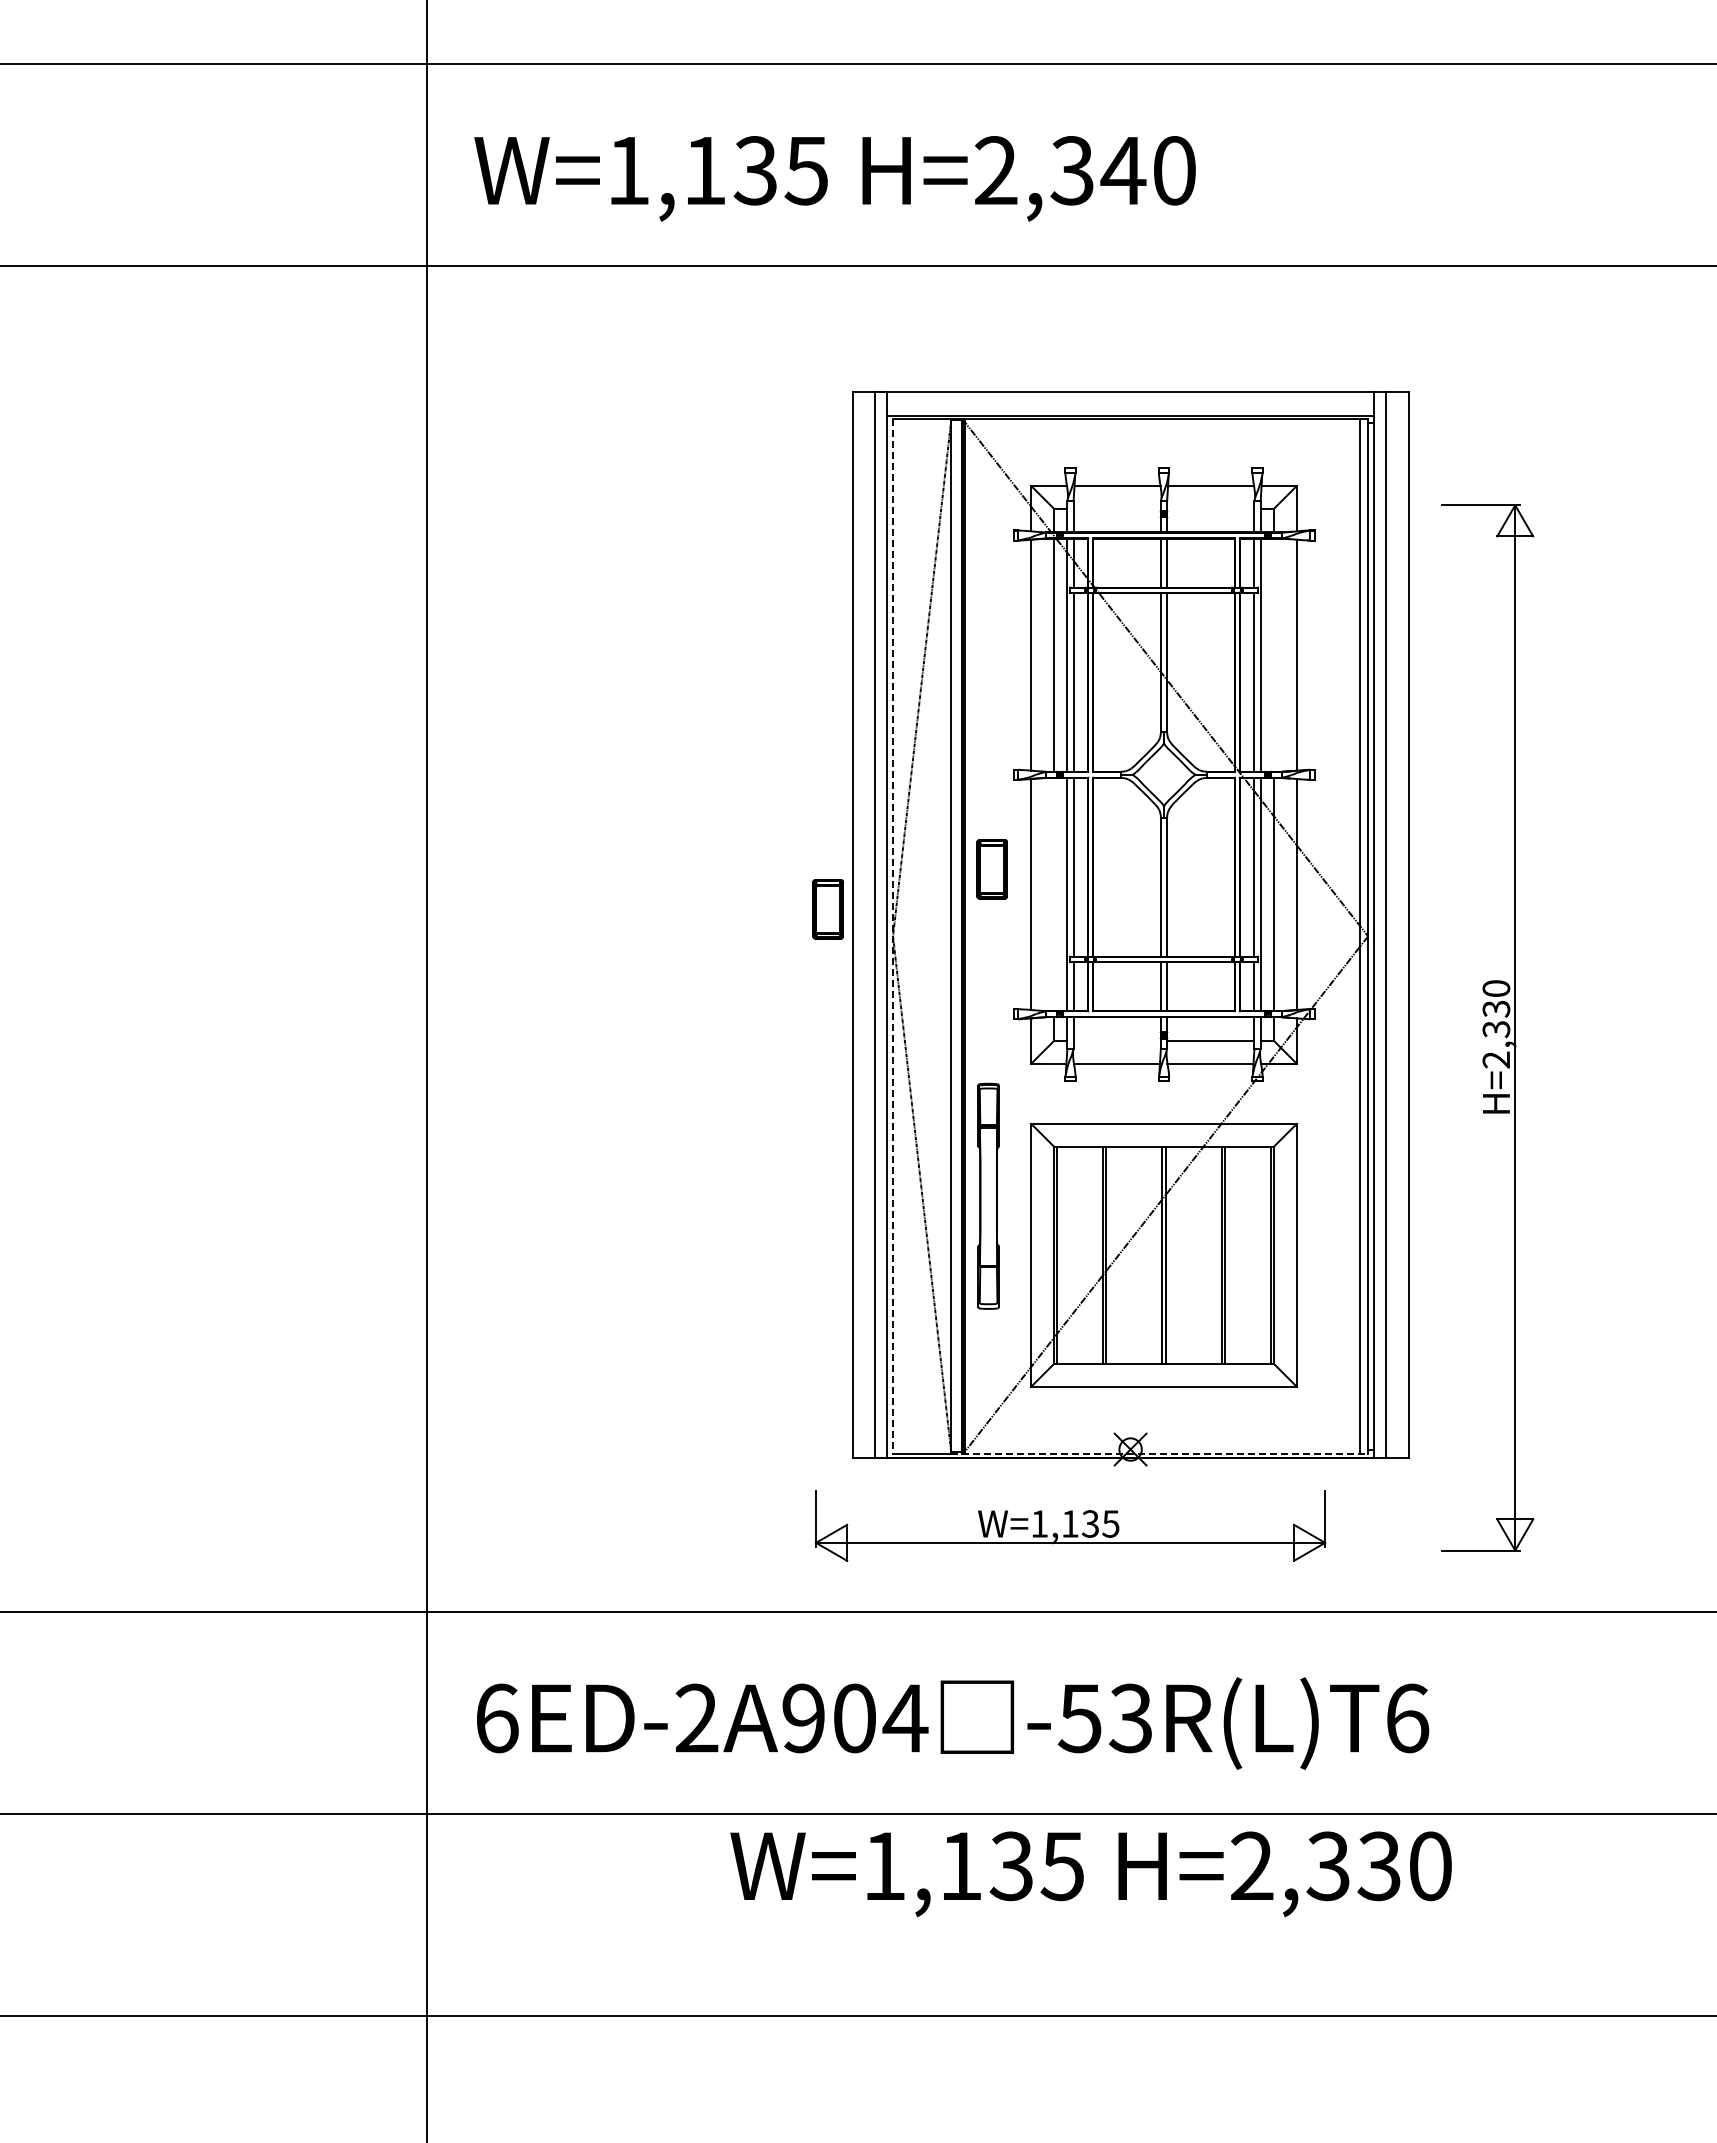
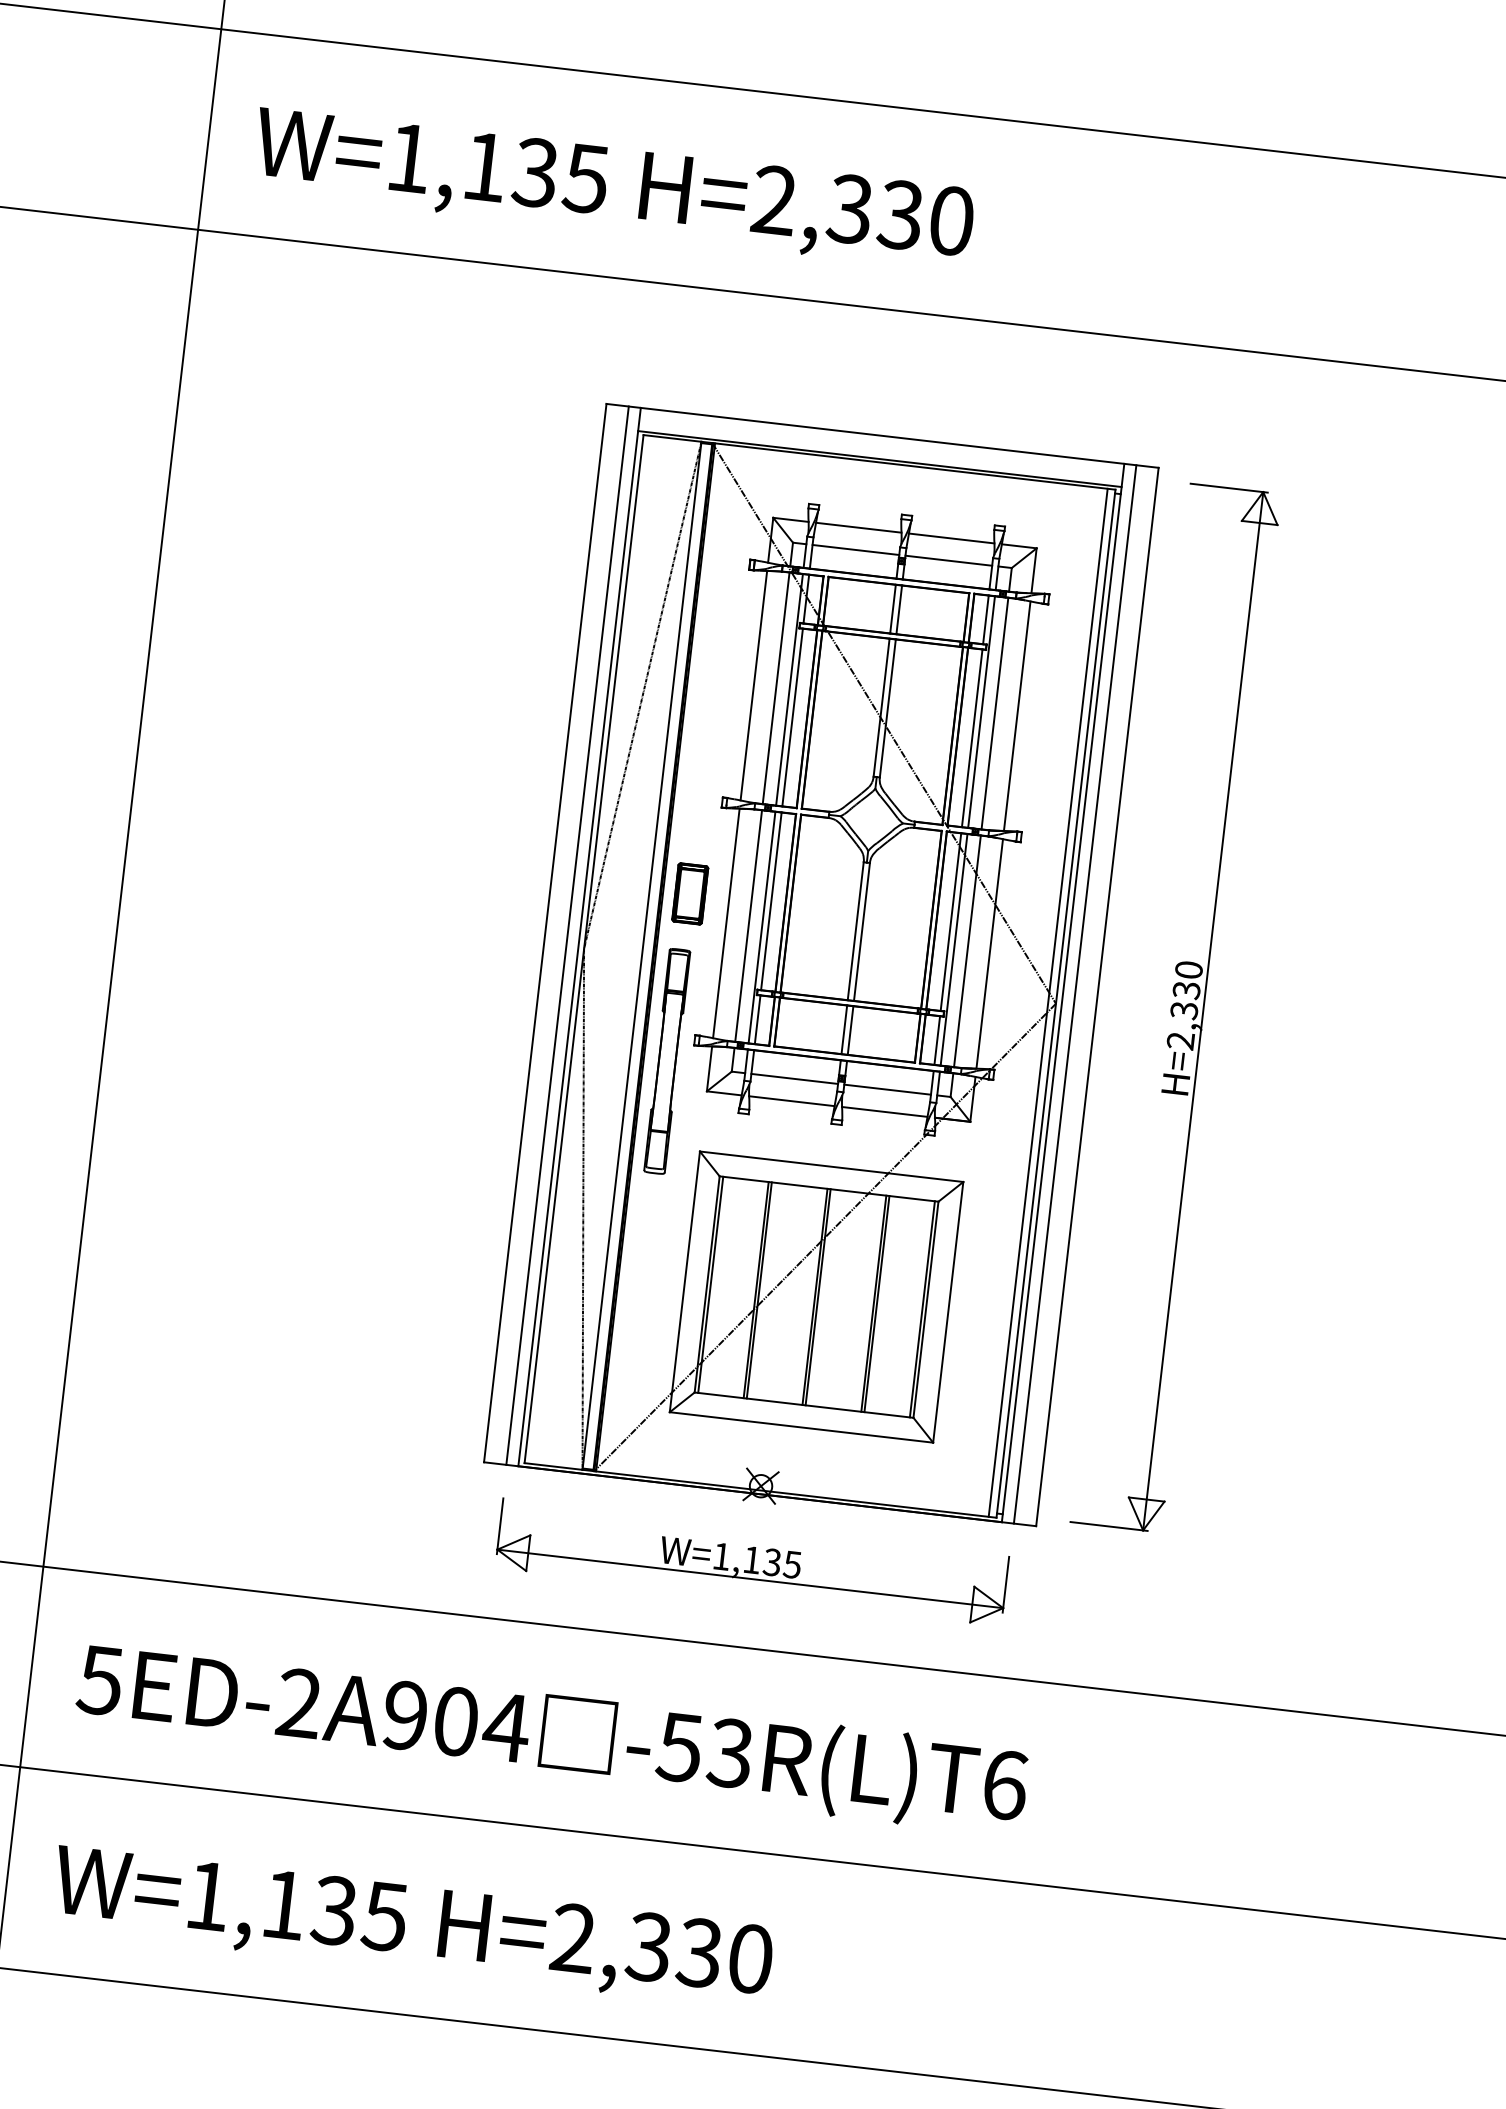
text: (1123, 170) -> (901, 214), H=2,340 -> H=2,330
line: (1116, 508) -> (855, 549), added
line: (1210, 508) -> (948, 560), added
line: (1274, 654) -> (995, 712), added
line: (1053, 894) -> (748, 925), added
part: (827, 909) -> (522, 914), removed
line: (893, 936) -> (584, 949), dashed -> solid
part: (1487, 1027) -> (1175, 1007), moved
line: (1116, 1041) -> (793, 1079), added
part: (988, 1195) -> (667, 1060), moved
line: (1160, 1453) -> (790, 1493), dashed -> solid
part: (1070, 1525) -> (752, 1561), moved
text: (496, 1718) -> (100, 1680), 6ED-2A904 -> 5ED-2A904
text: (1090, 1874) -> (411, 1927), moved

